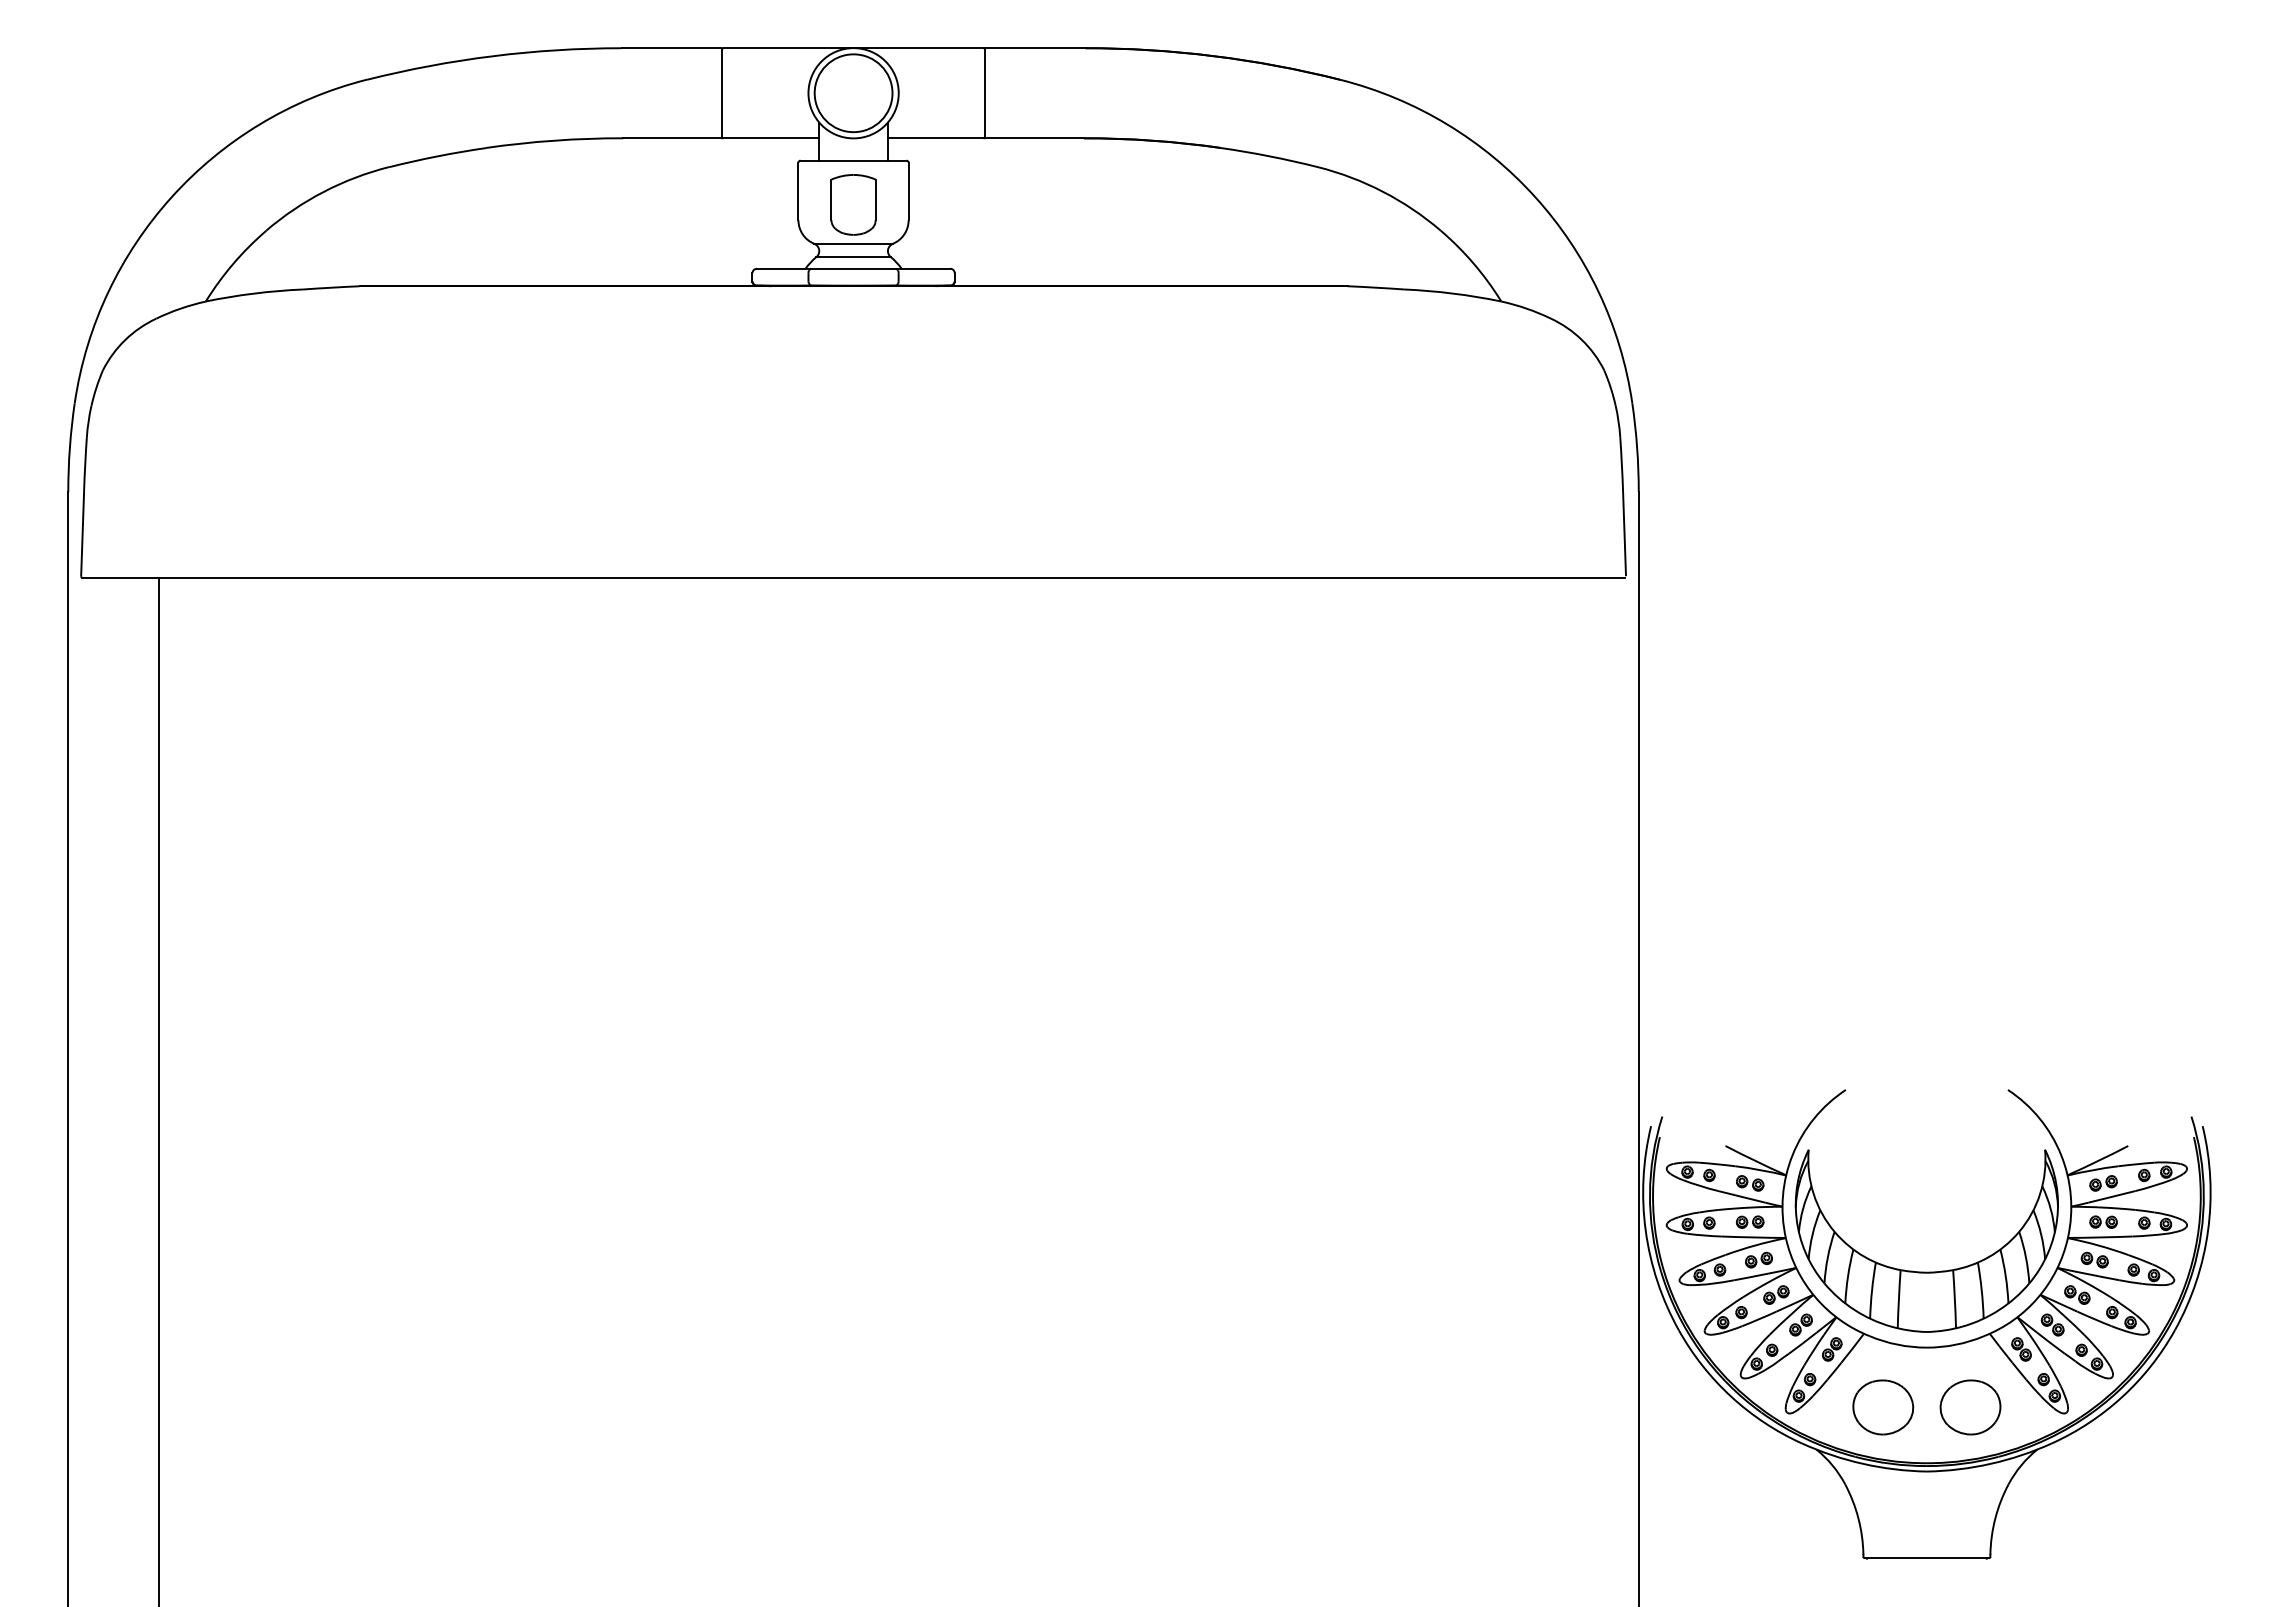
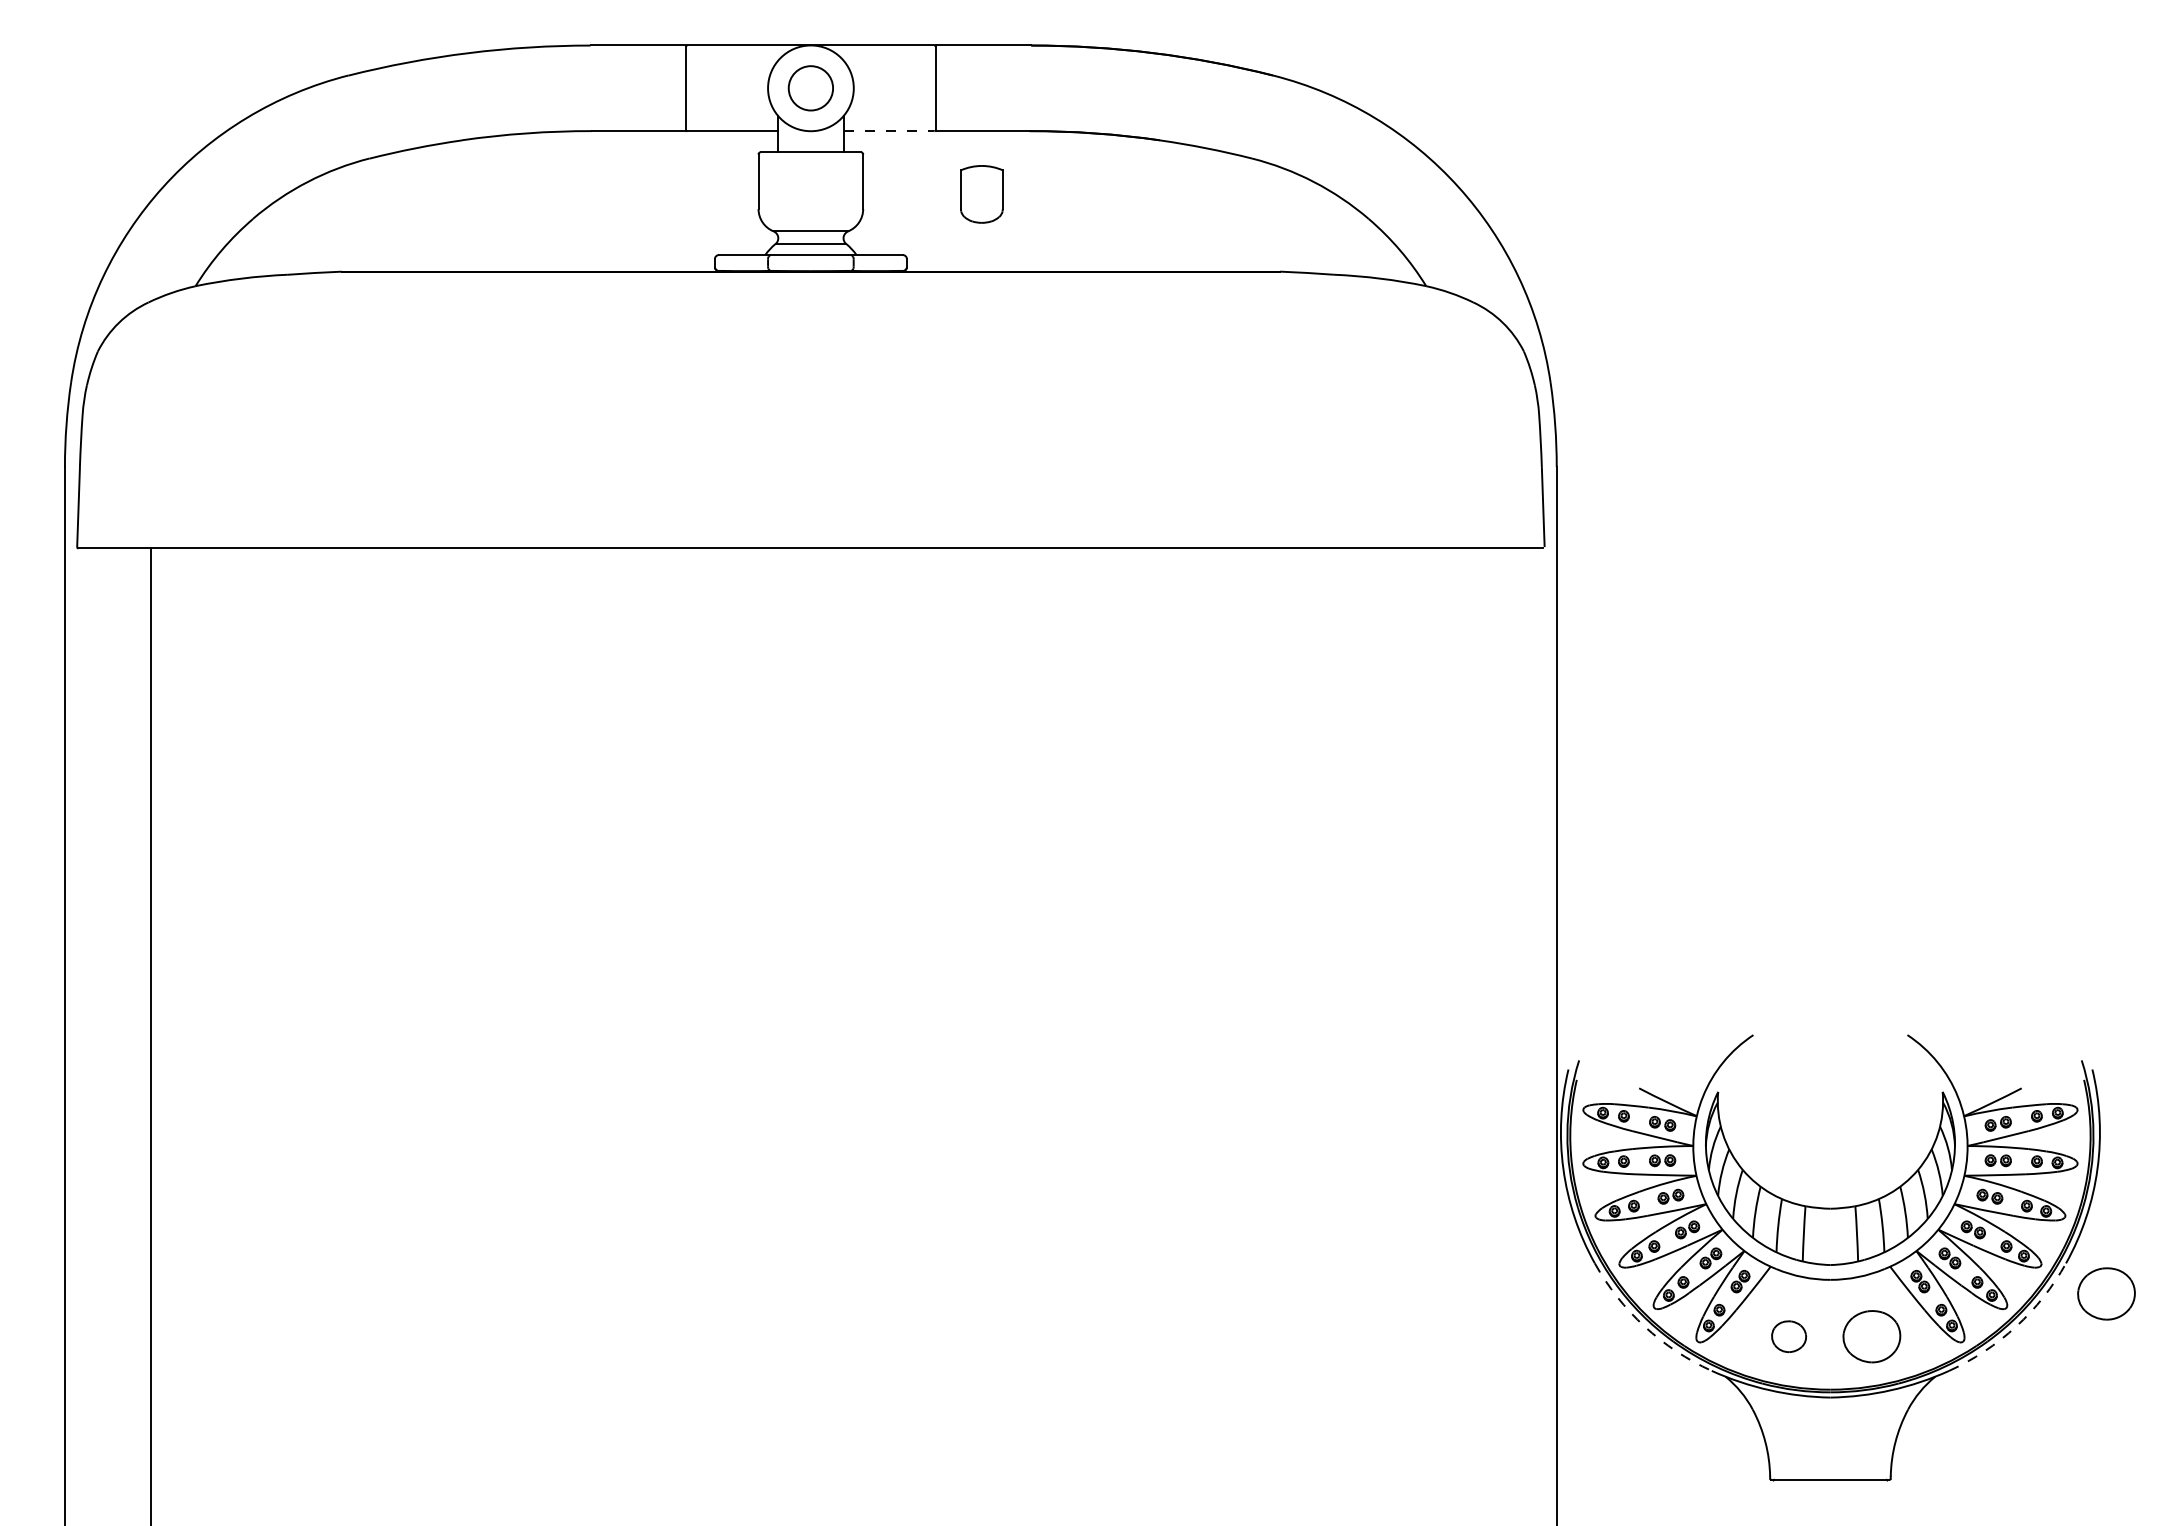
circle: (853, 93) -> (810, 88), size x0.6
line: (935, 138) -> (888, 131), solid -> dashed
part: (853, 204) -> (981, 194), moved
part: (2217, 1362) -> (2106, 1293), added
arc: (1731, 1396) -> (1644, 1326), solid -> dashed
arc: (2122, 1396) -> (2016, 1326), solid -> dashed
part: (1883, 1407) -> (1789, 1336), size x0.6

